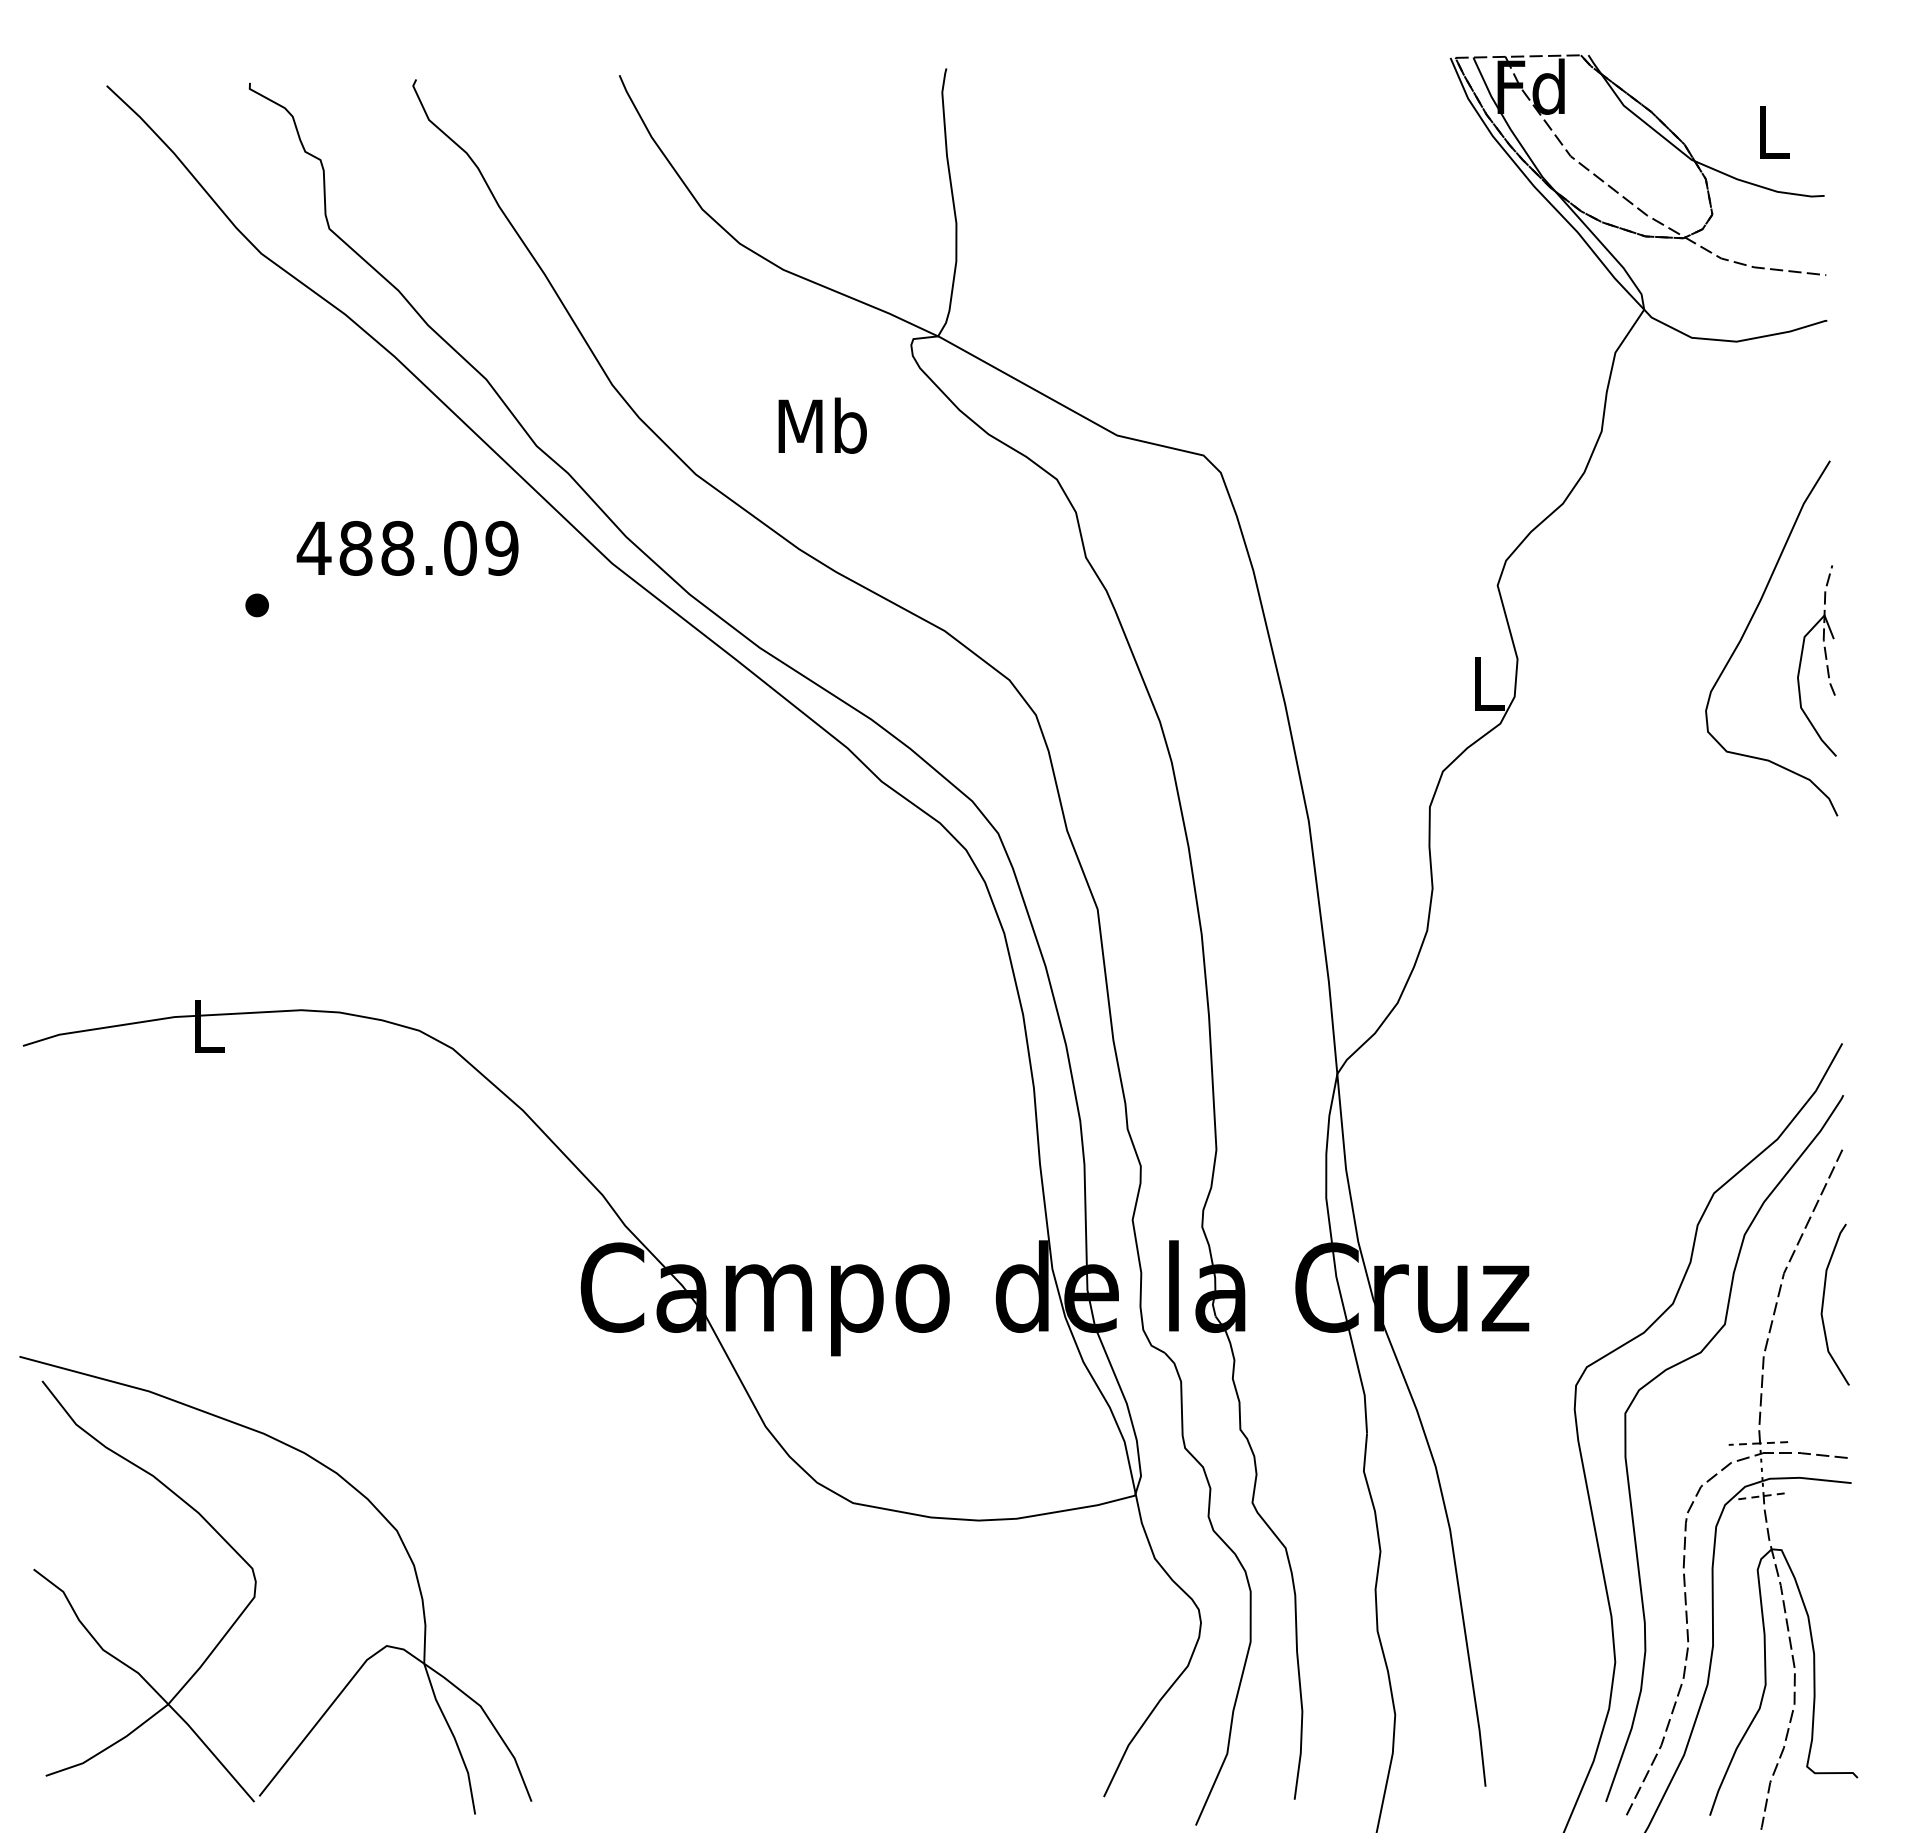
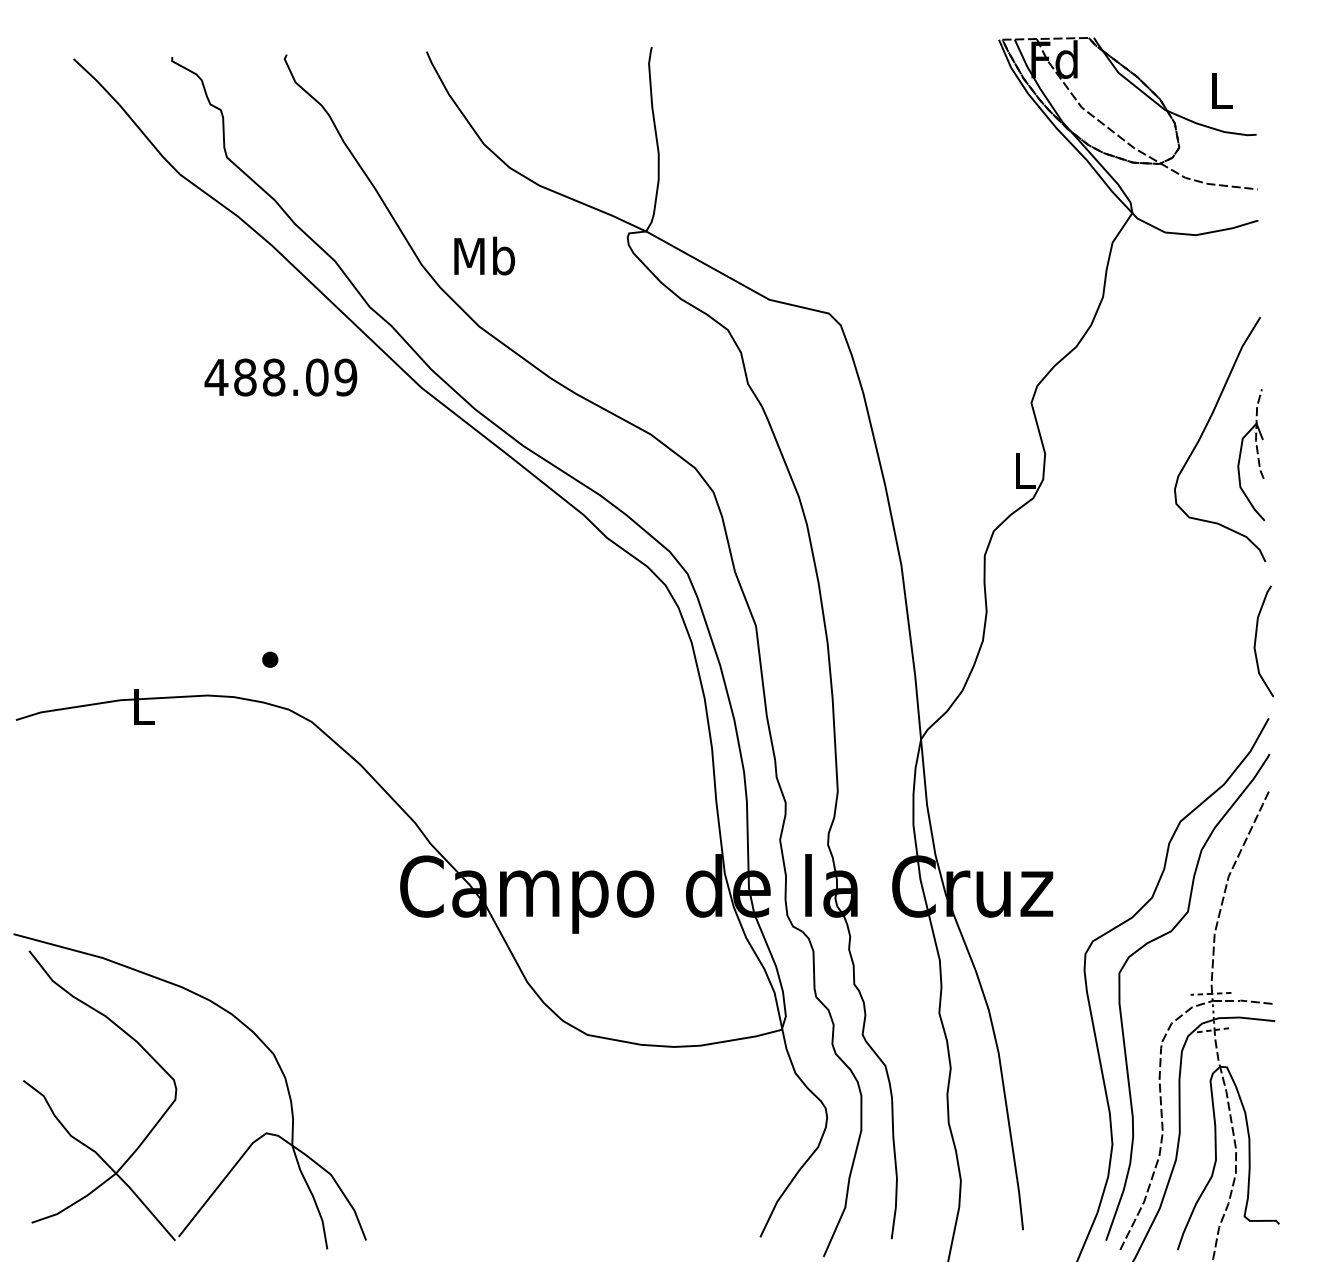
text: (822, 424) -> (484, 255), moved
part: (257, 605) -> (270, 659), moved
curve: (1824, 1304) -> (1256, 641), moved

